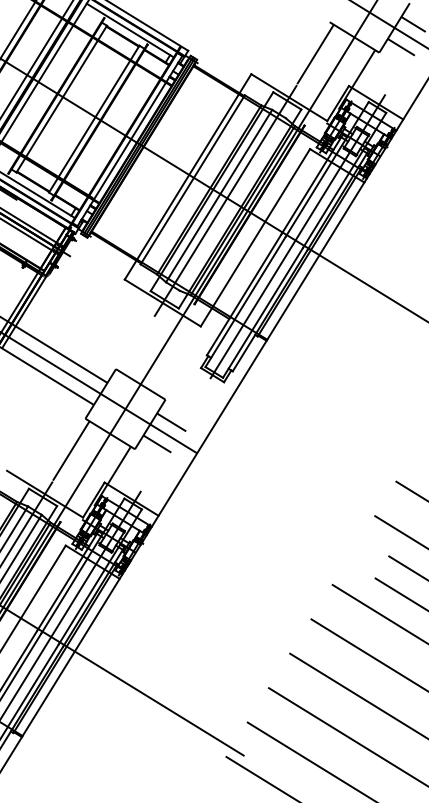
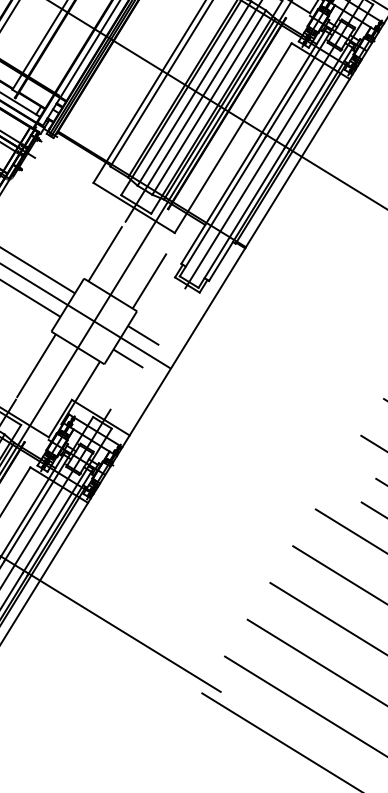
line: (232, 204) -> (208, 102), added
line: (135, 345) -> (104, 253), added
line: (177, 371) -> (149, 281), added

